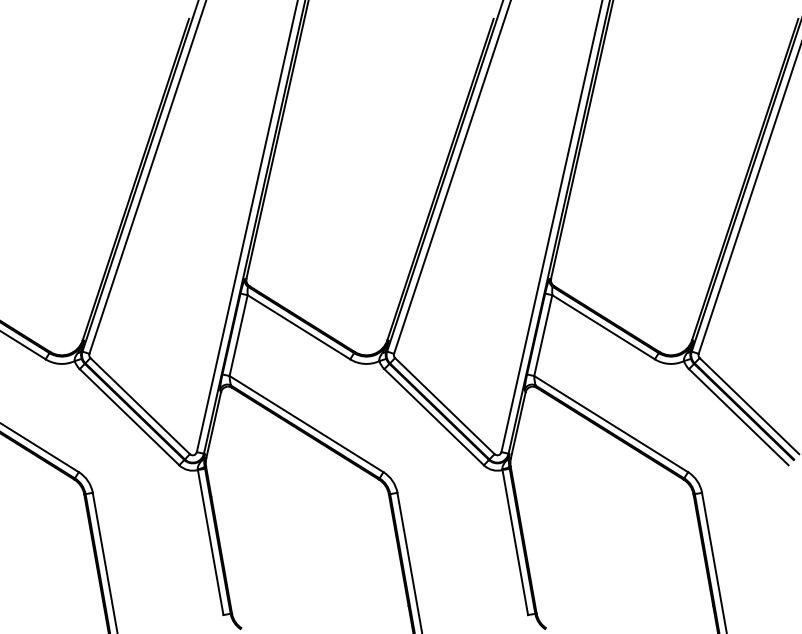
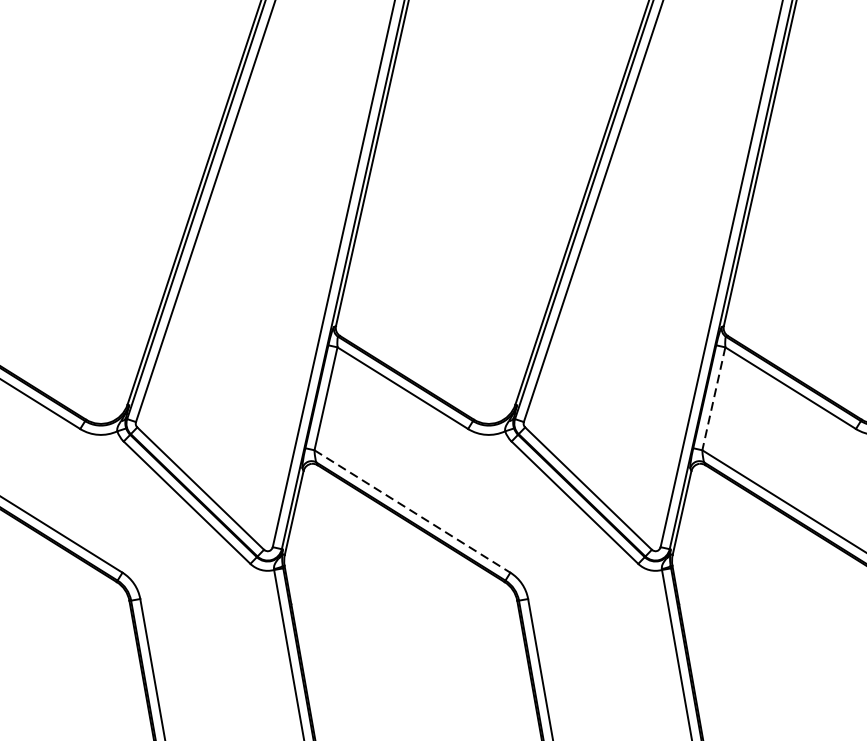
line: (543, 336) -> (714, 399), solid -> dashed
line: (306, 424) -> (412, 511), solid -> dashed

